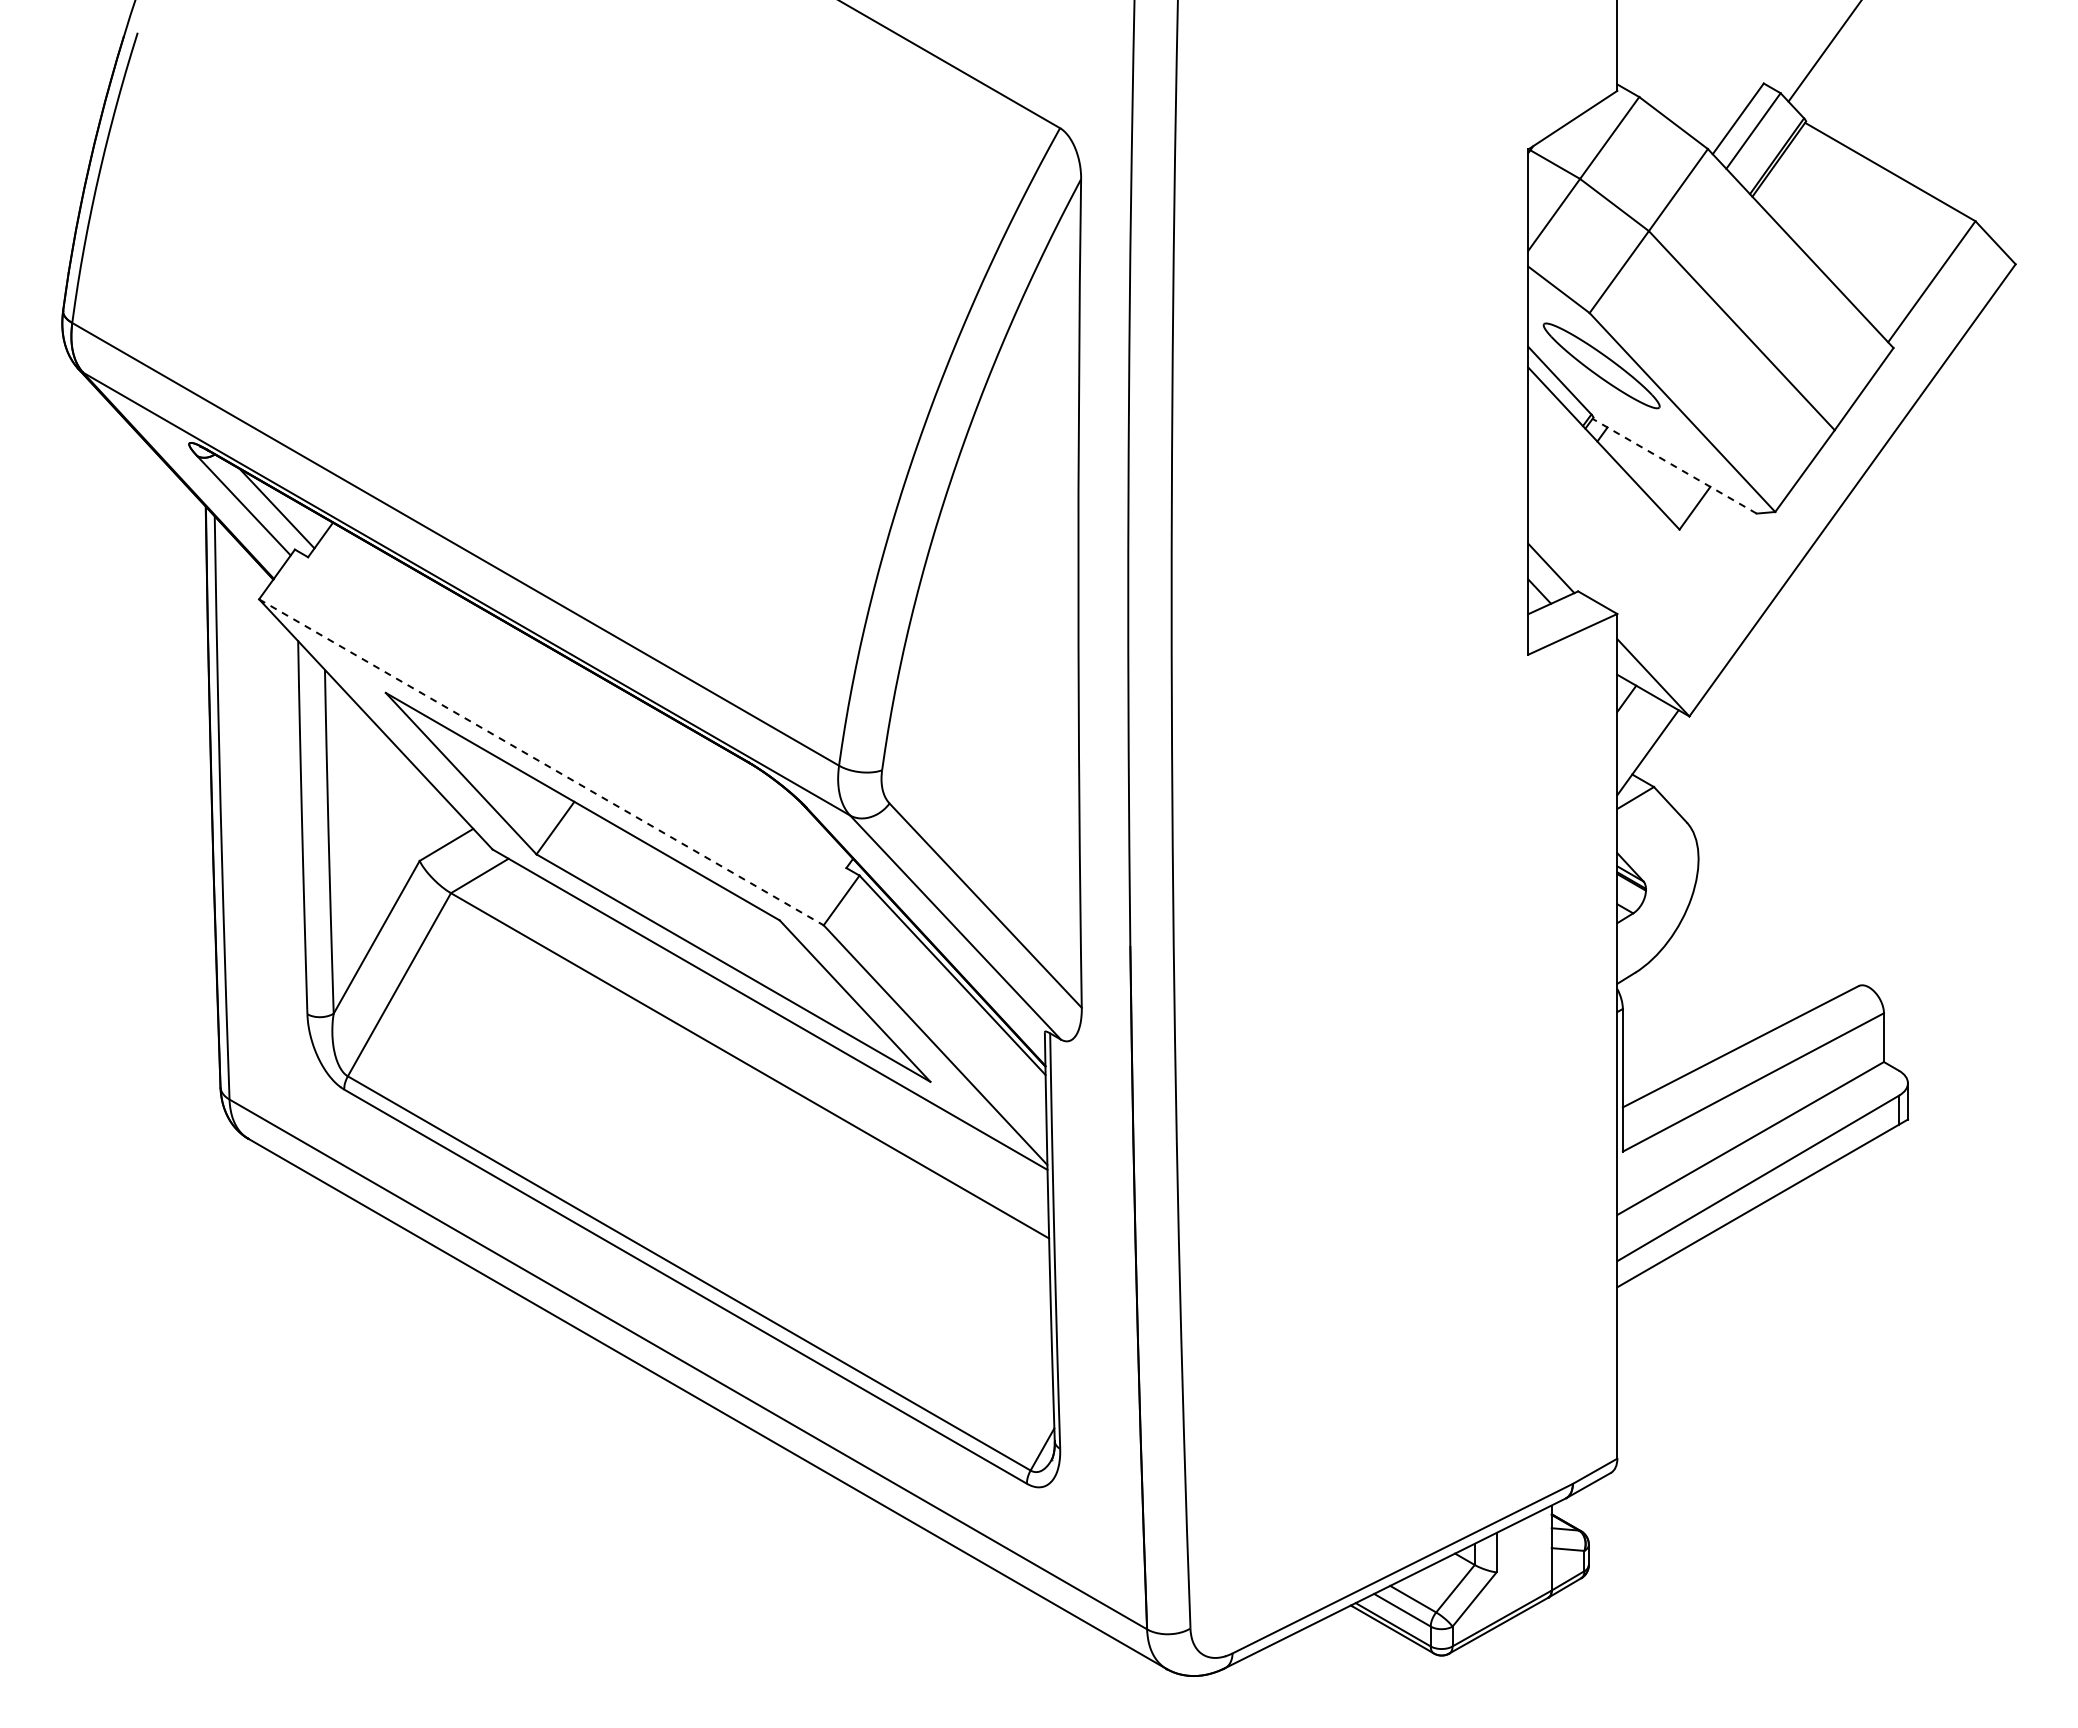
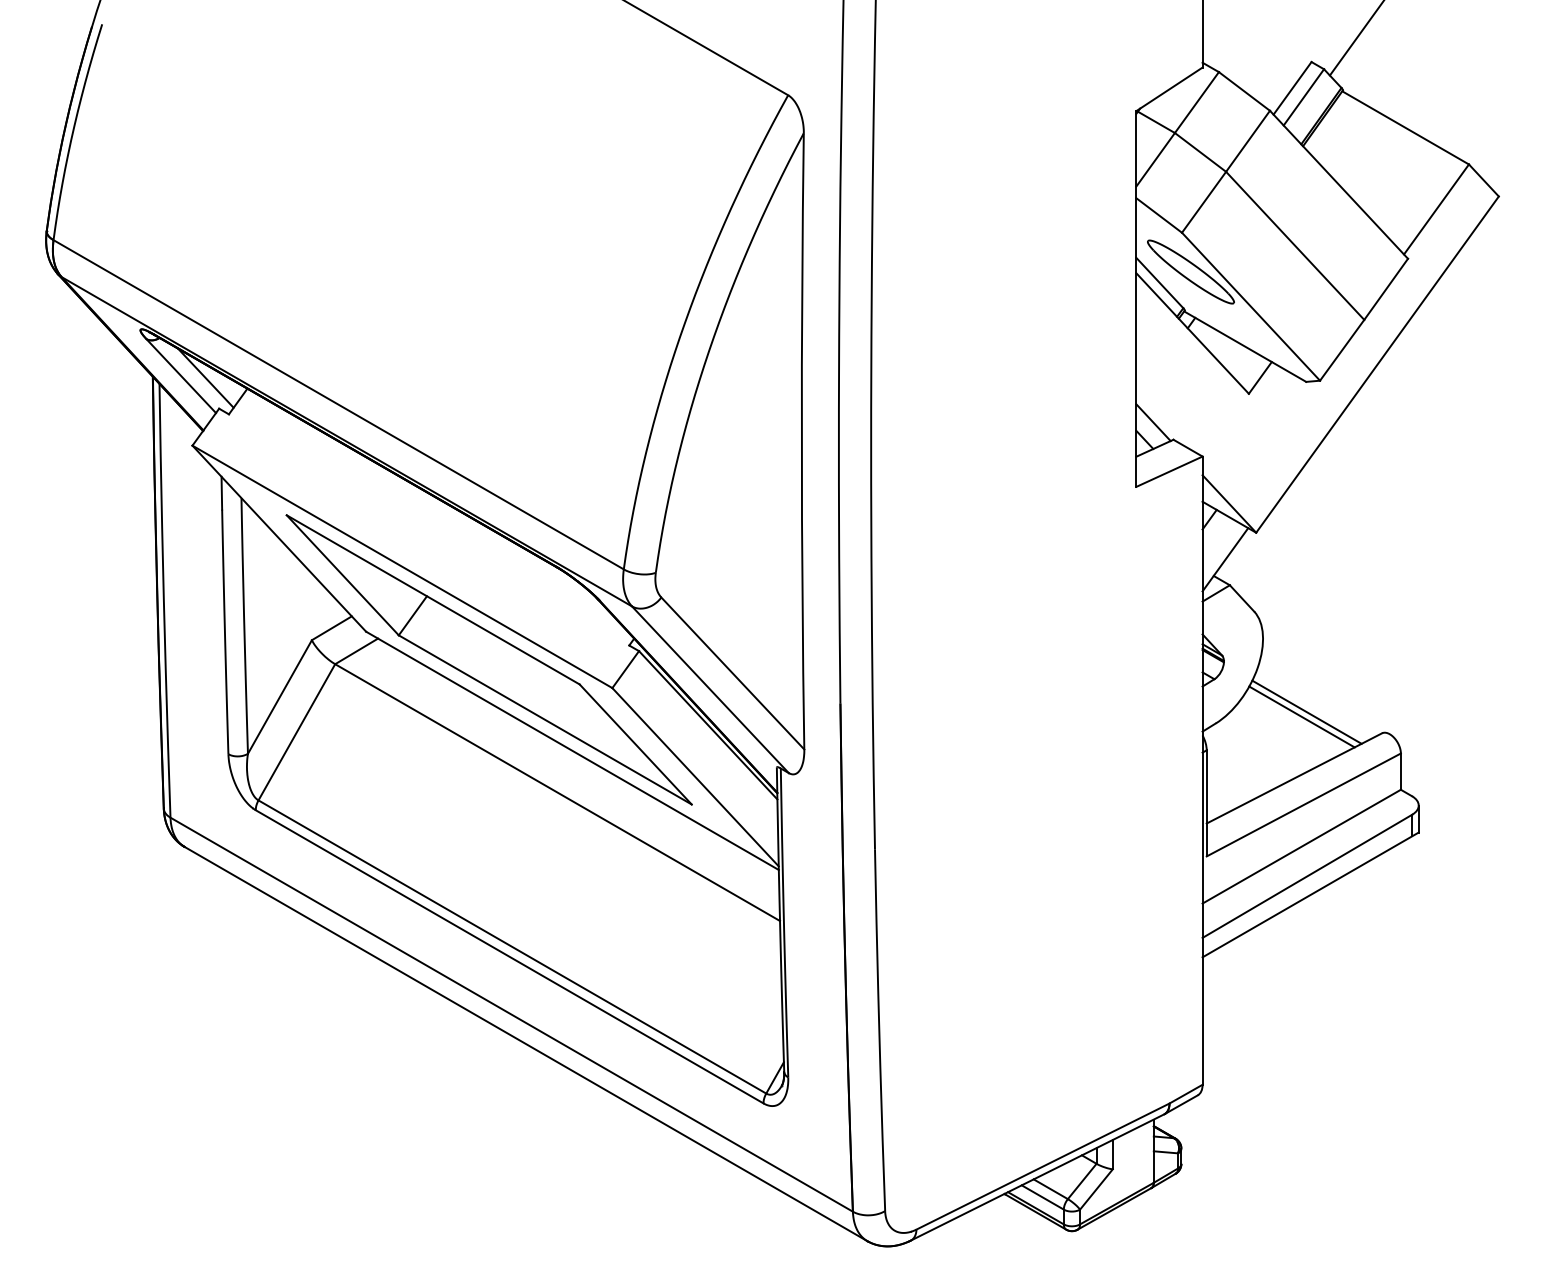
line: (1674, 466) -> (1245, 346), dashed -> solid
line: (541, 762) -> (402, 567), dashed -> solid
line: (1757, 957) -> (1306, 712), added
line: (1750, 964) -> (1301, 717), added

